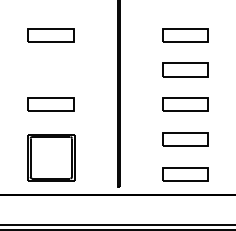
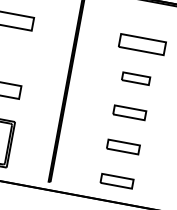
part: (185, 69) -> (136, 78), size x0.6
part: (185, 104) -> (129, 112), size x0.7
part: (185, 139) -> (123, 147), size x0.7
part: (185, 174) -> (117, 181), size x0.7

